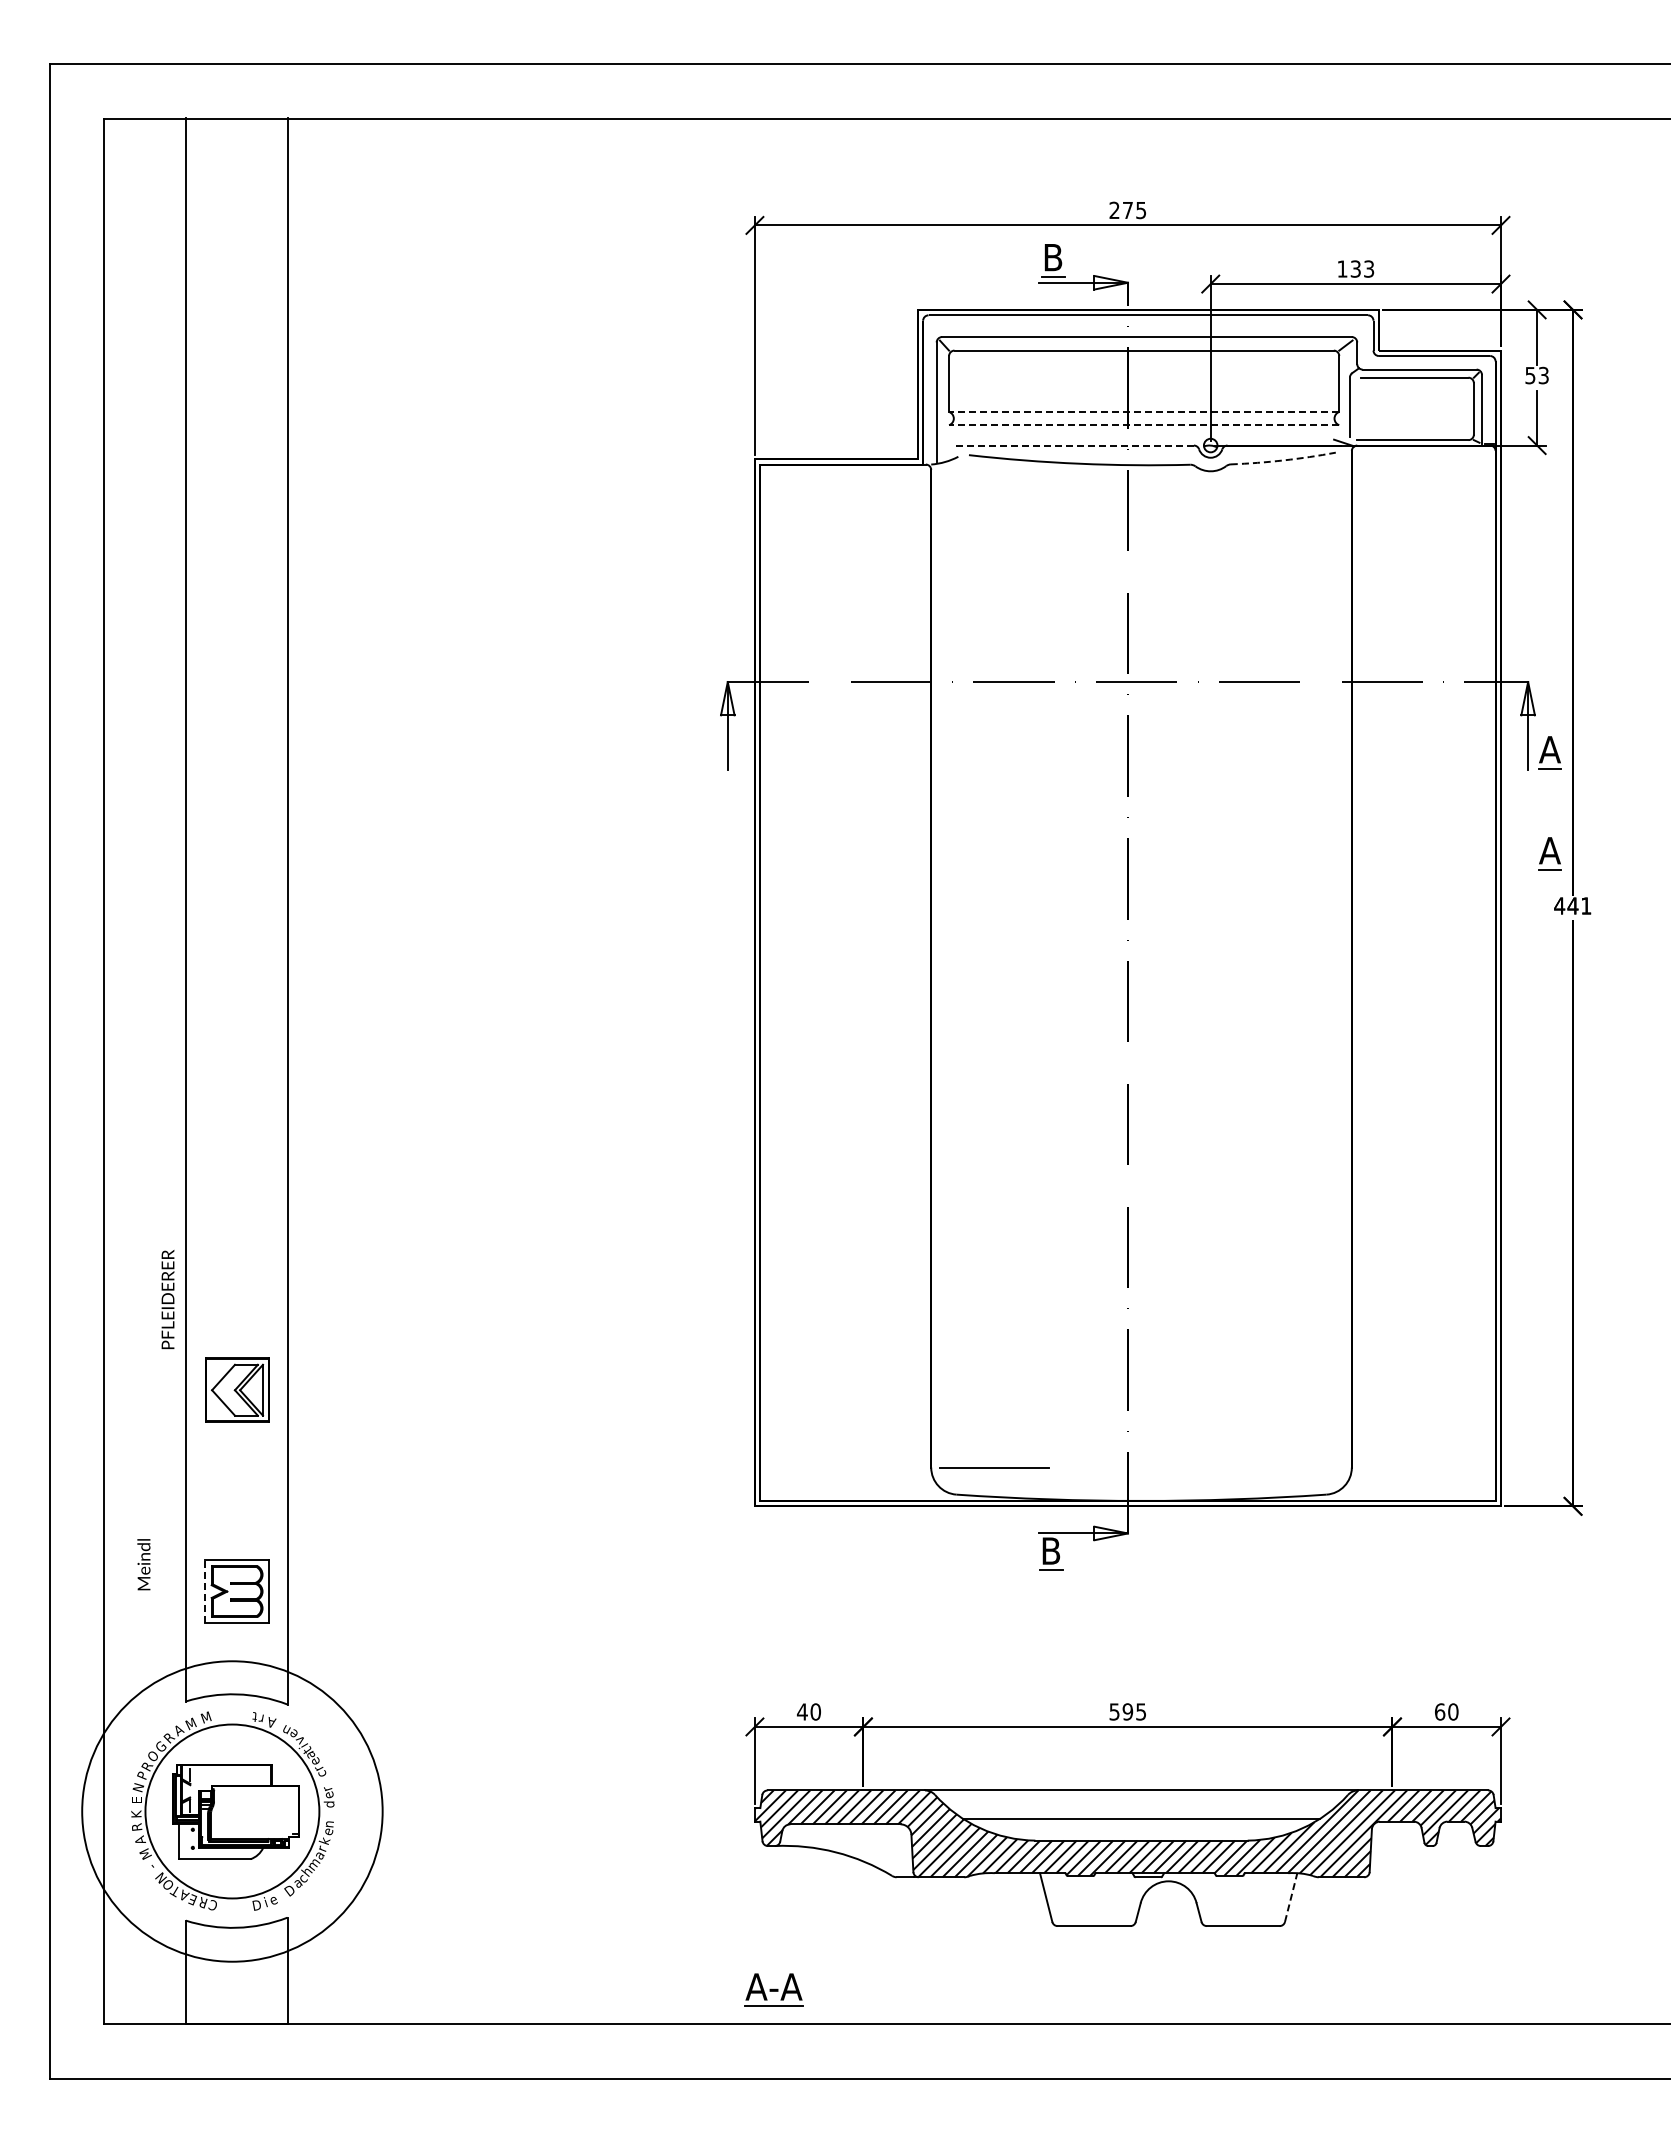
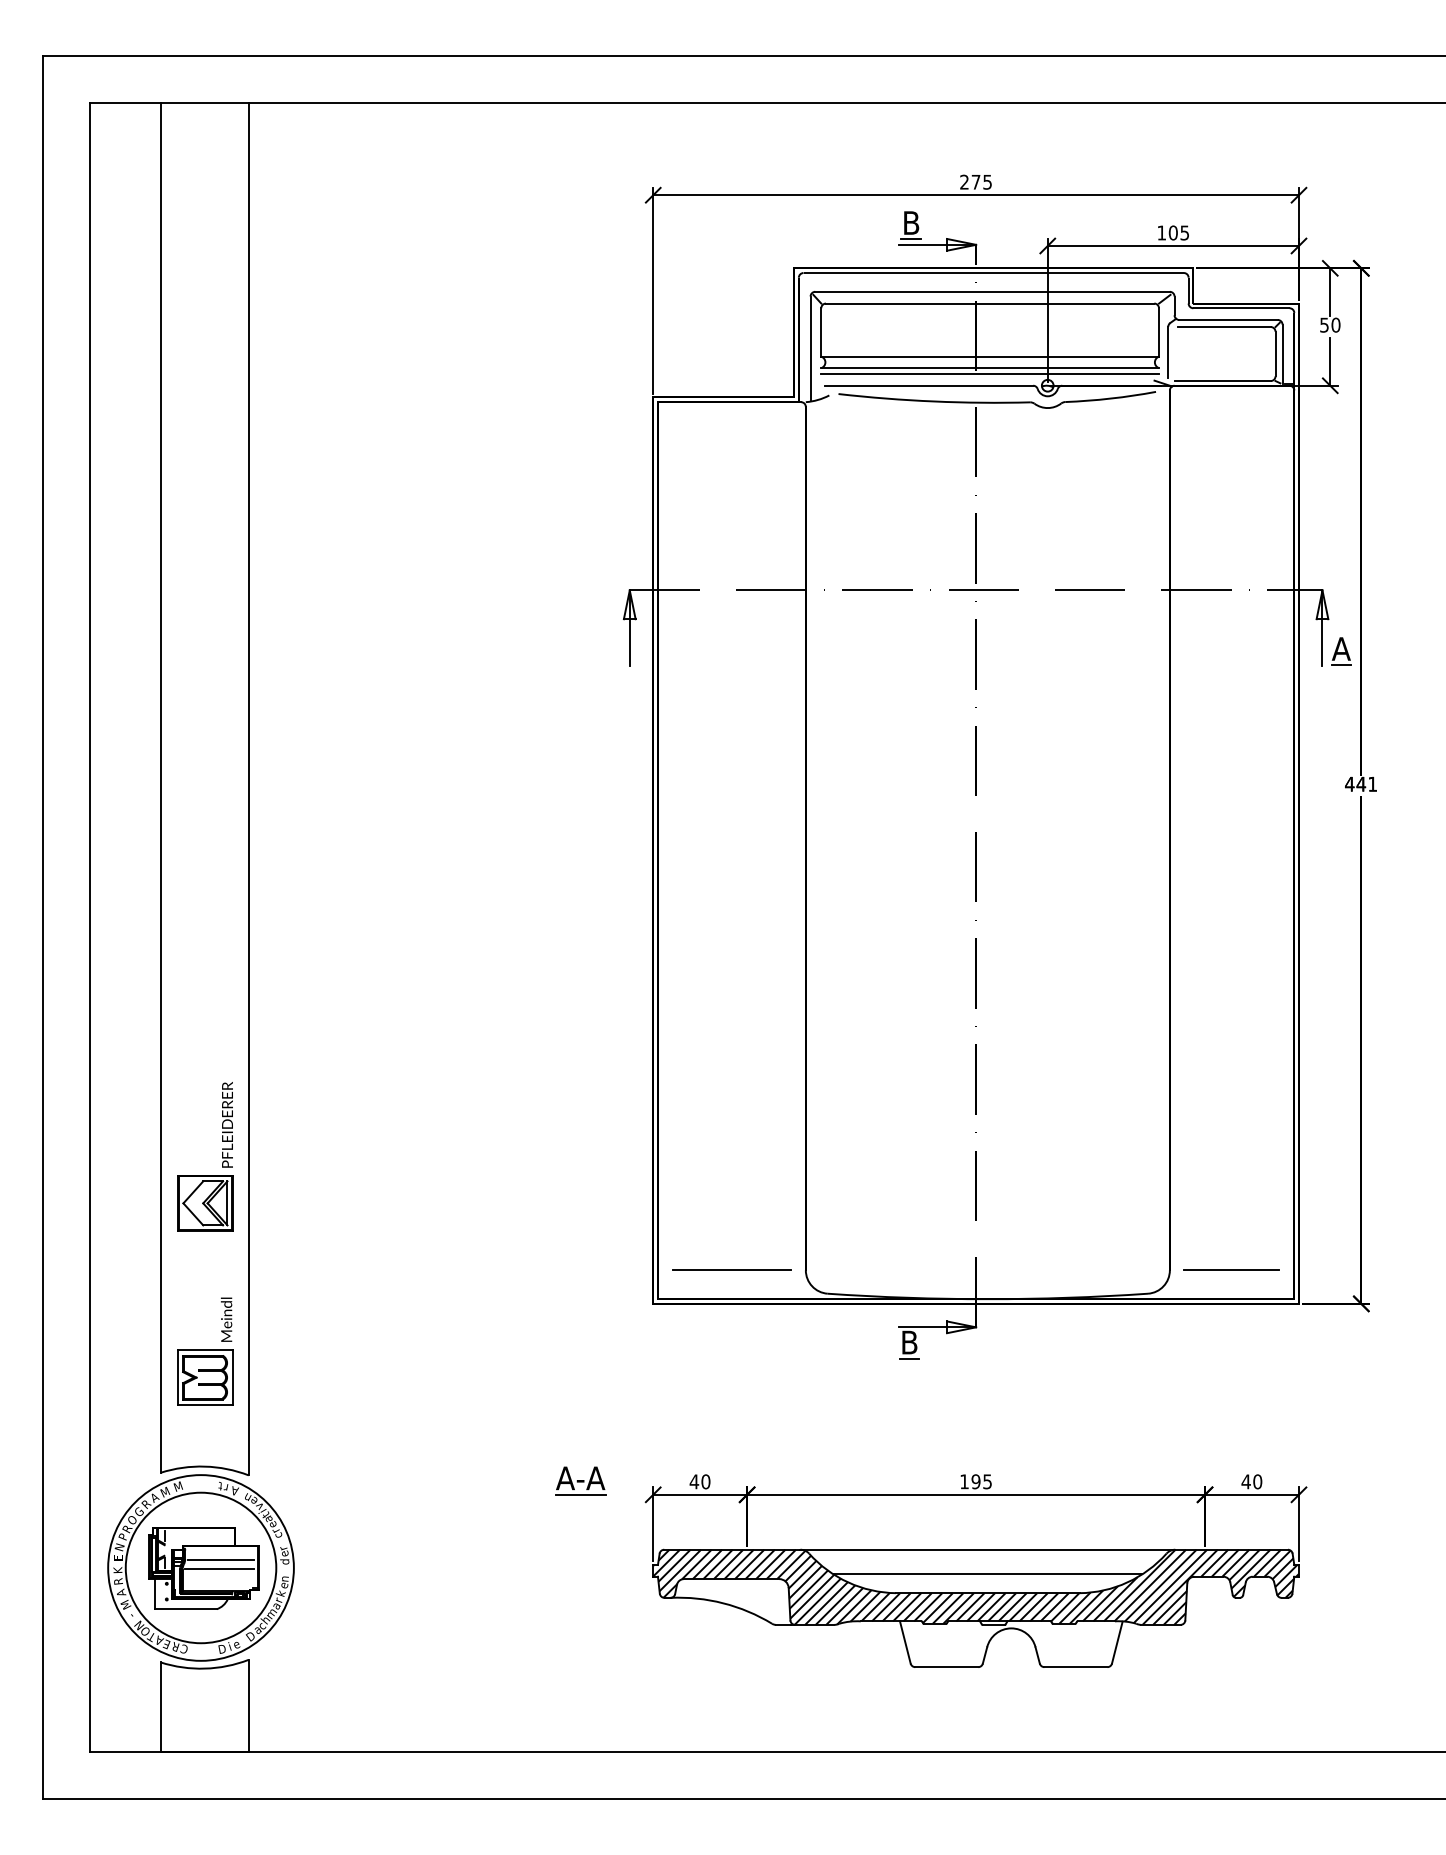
text: (1362, 268) -> (1179, 232), 133 -> 105
text: (1543, 375) -> (1335, 325), 53 -> 50
line: (1143, 411) -> (989, 356), dashed -> solid
line: (1143, 425) -> (989, 368), dashed -> solid
line: (1144, 432) -> (990, 374), added
line: (1073, 445) -> (928, 385), dashed -> solid
arc: (1283, 460) -> (1110, 398), dashed -> solid
part: (1549, 853) -> (1340, 738), removed
text: (167, 1299) -> (227, 1124), moved
line: (845, 1467) -> (731, 1270), added
line: (994, 1467) -> (1231, 1270), moved
text: (143, 1564) -> (226, 1319), moved
line: (205, 1591) -> (177, 1377), dashed -> solid
text: (1114, 1711) -> (964, 1481), 595 -> 195
text: (1439, 1711) -> (1245, 1481), 60 -> 40
line: (255, 1802) -> (221, 1560), added
circle: (232, 1811) -> (201, 1567), size x0.71
line: (253, 1812) -> (219, 1568), added
line: (1291, 1897) -> (1117, 1642), dashed -> solid
part: (773, 1989) -> (580, 1480), moved

